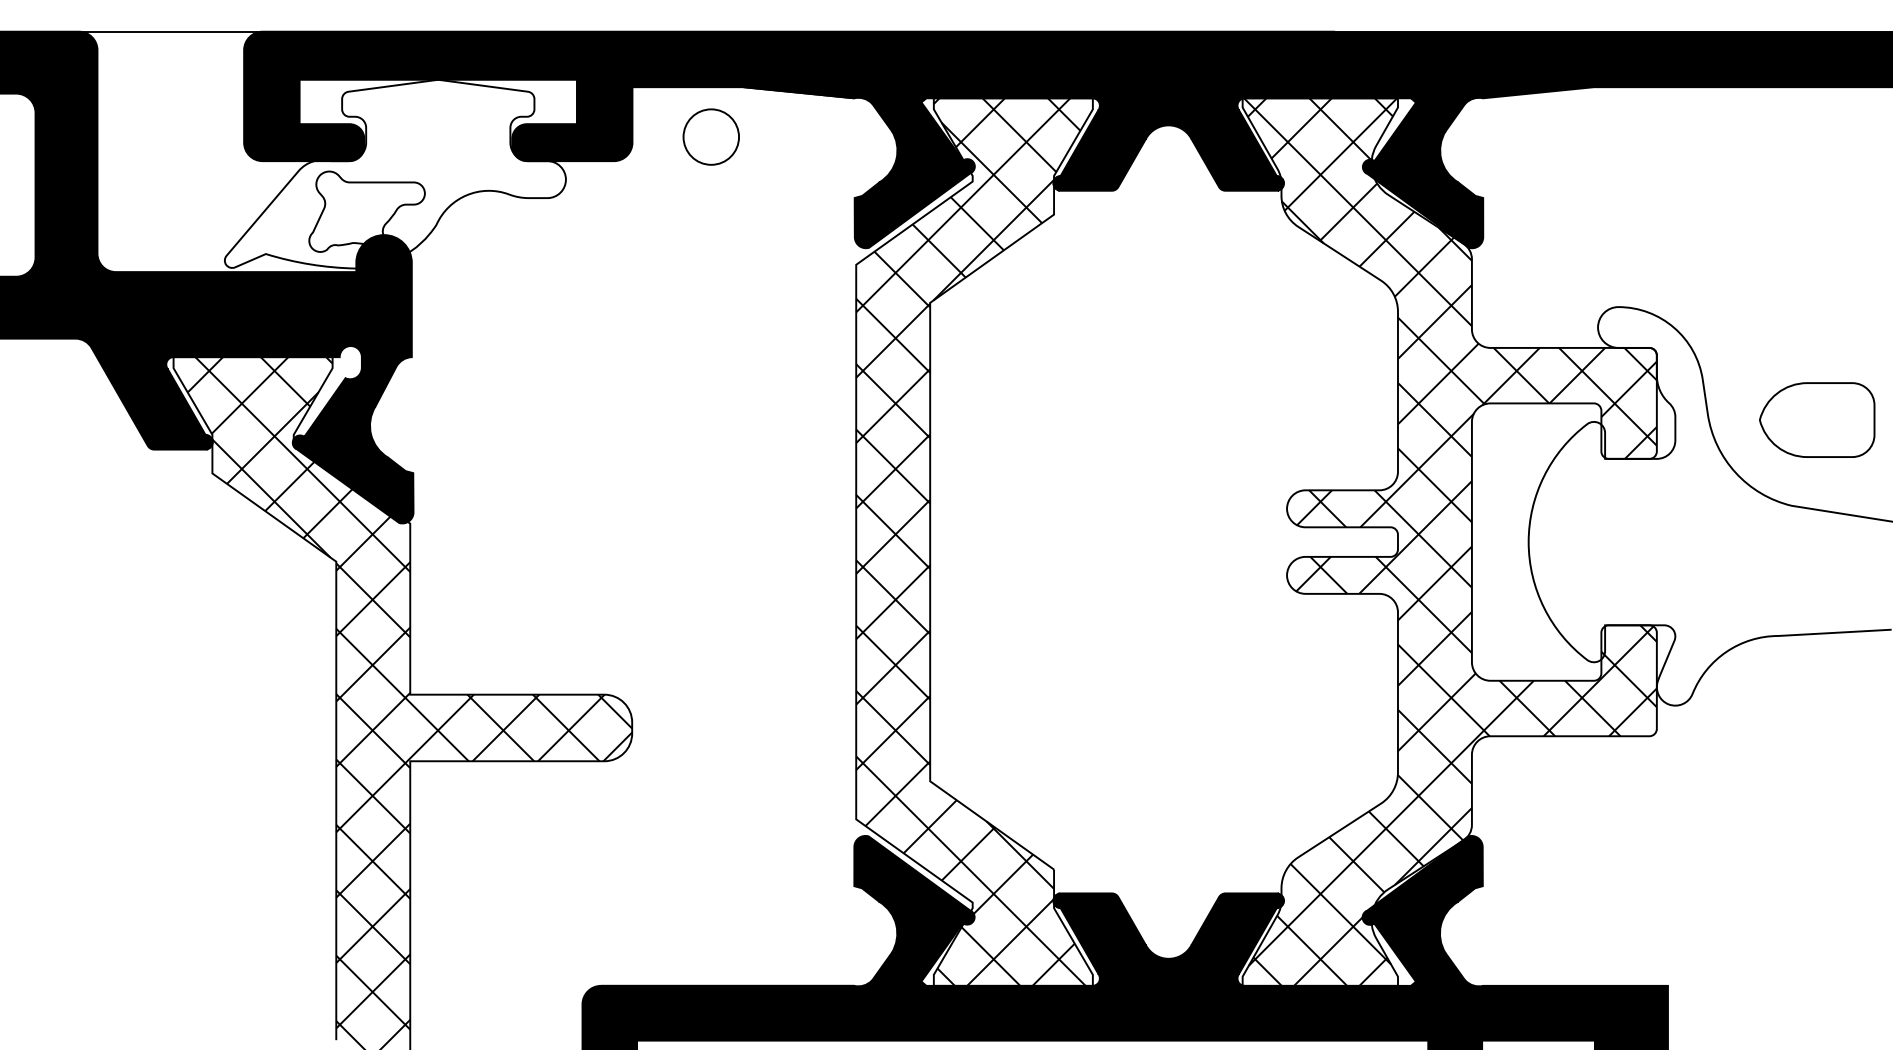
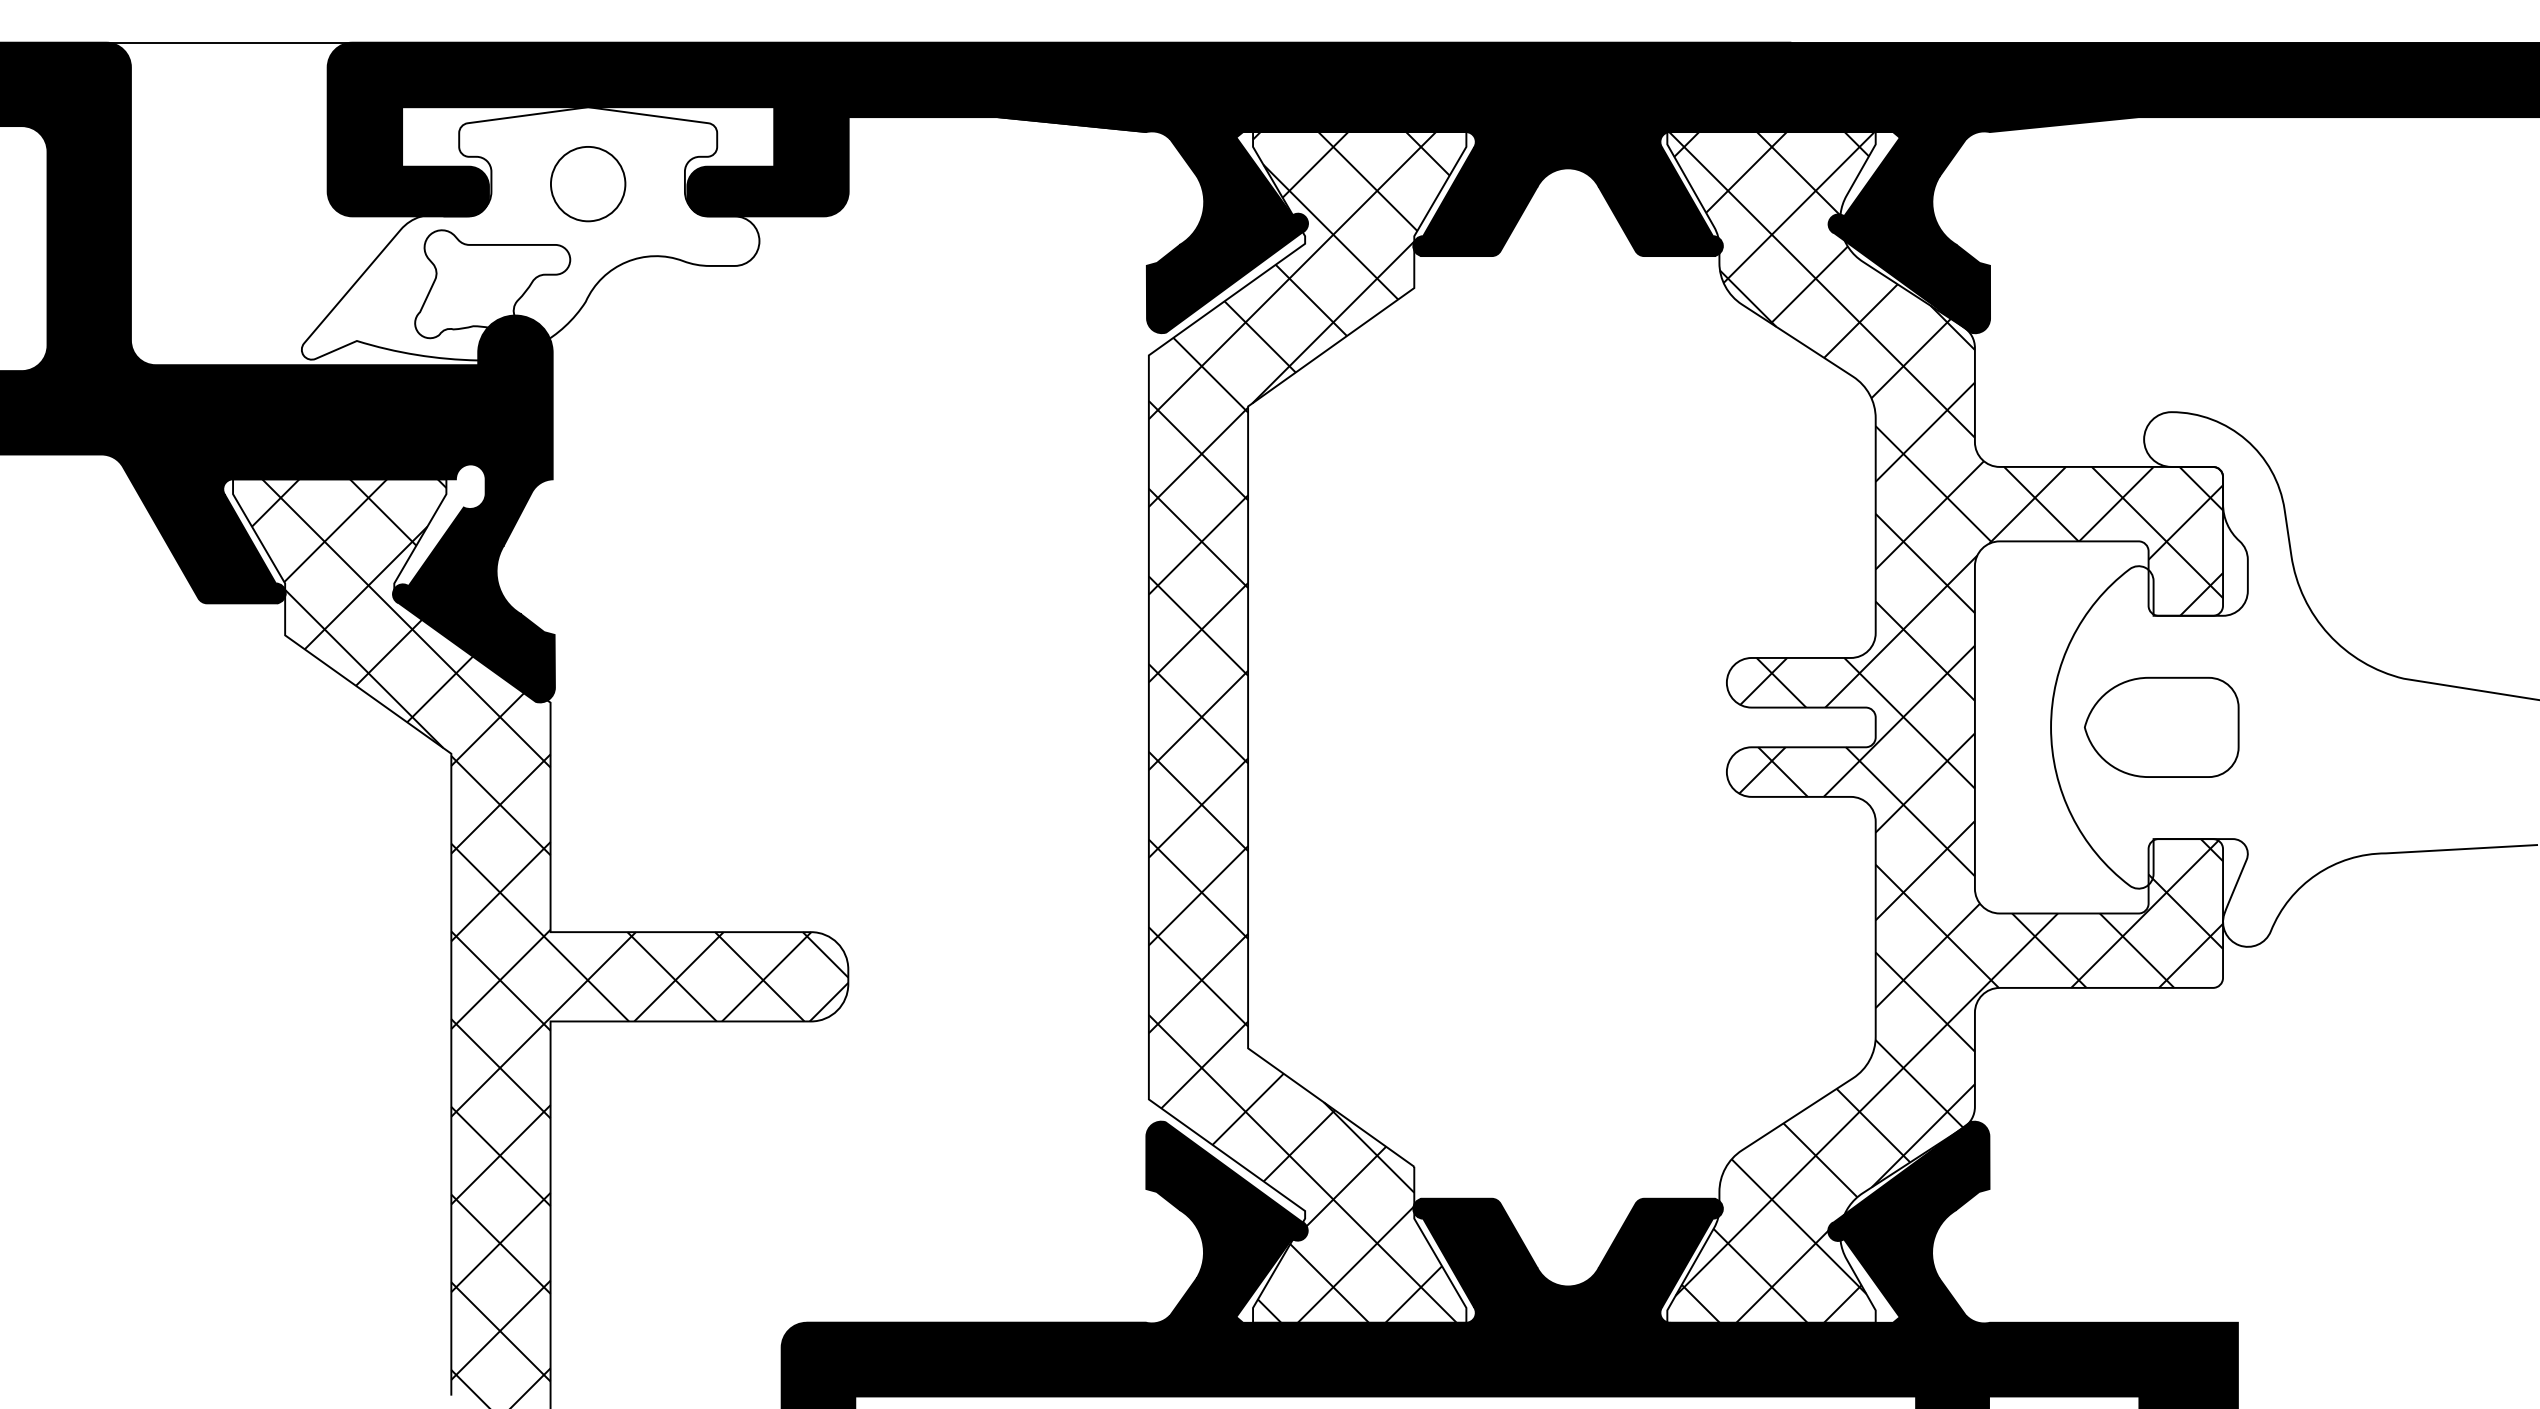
circle: (710, 136) -> (587, 183), moved
part: (1817, 419) -> (2162, 726), moved

